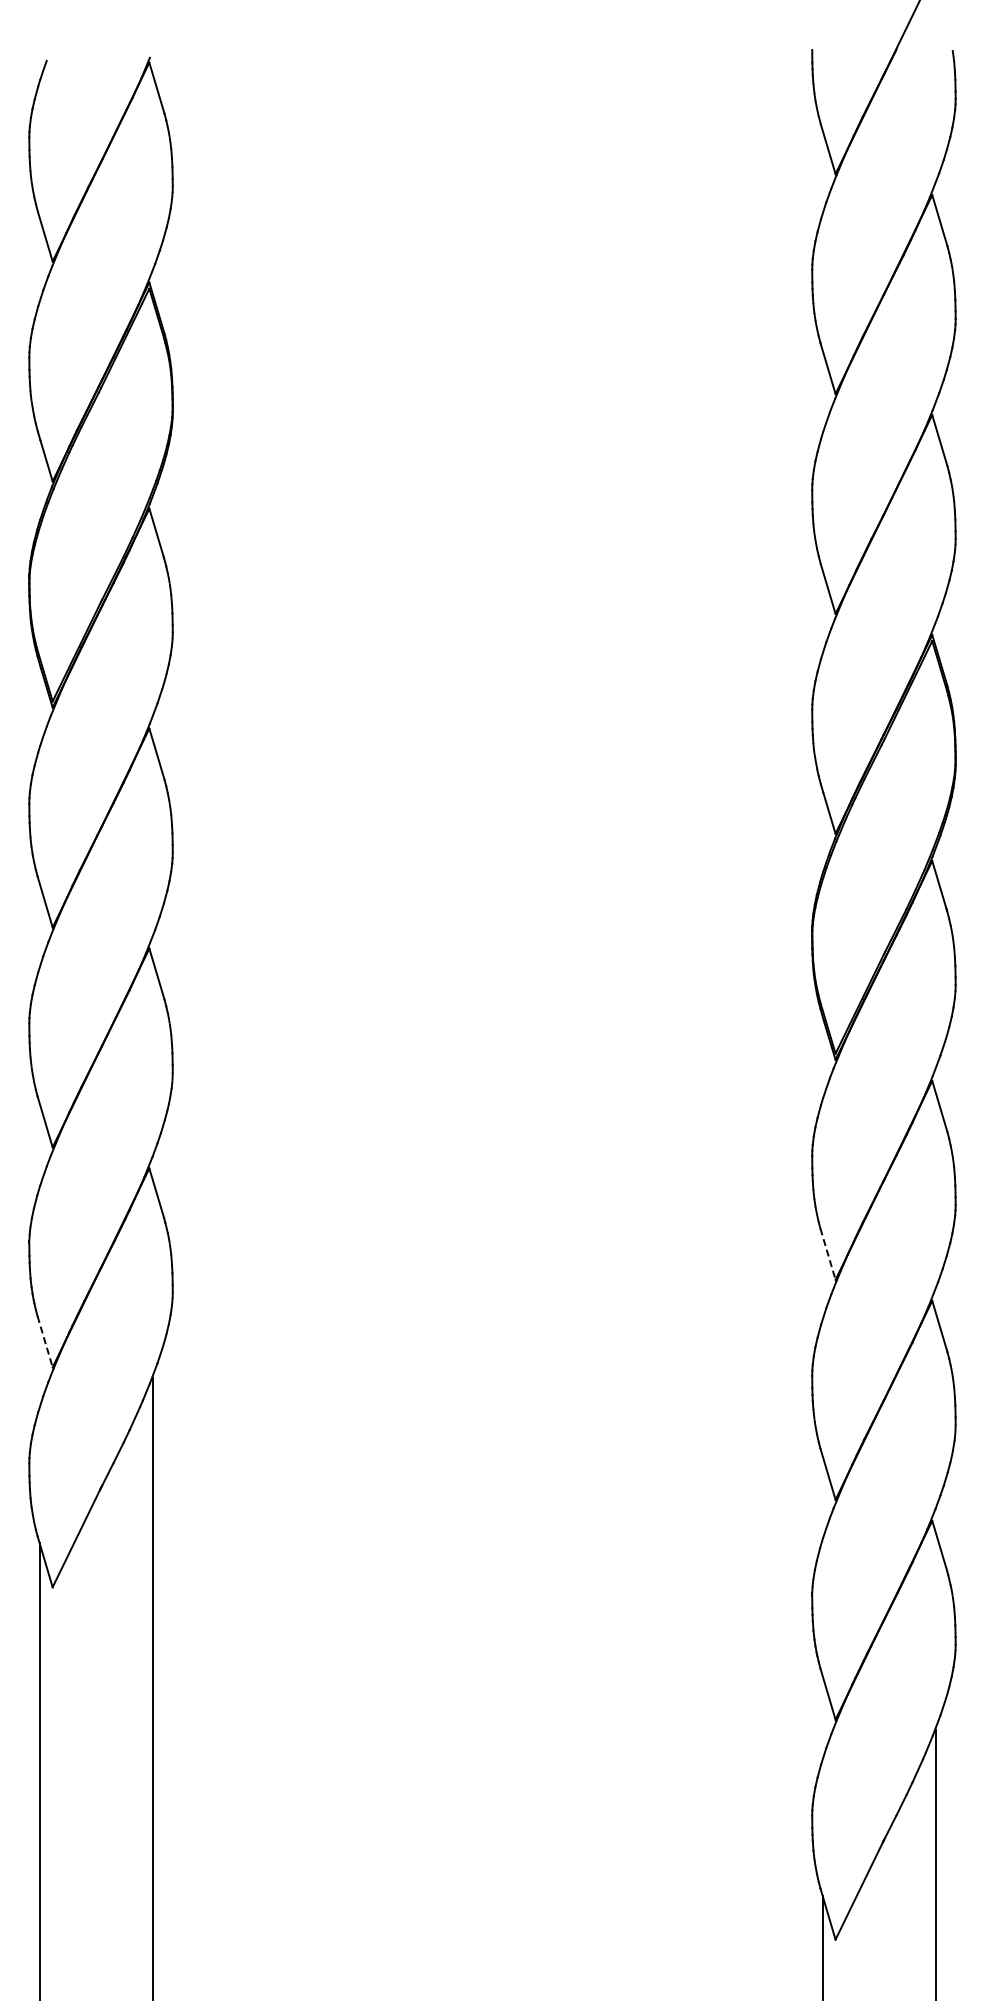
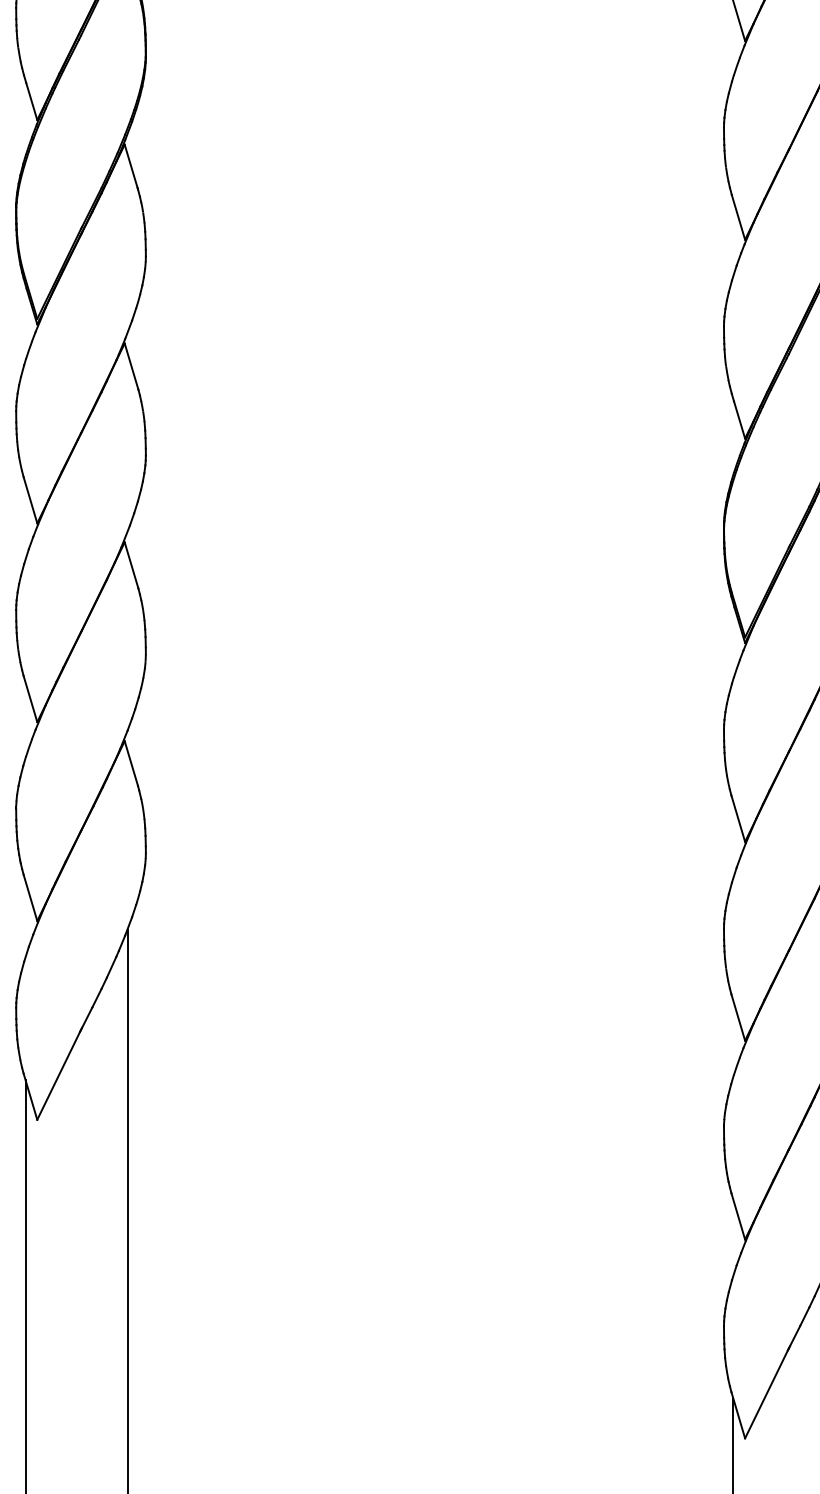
line: (828, 1254) -> (738, 818), dashed -> solid
line: (45, 1341) -> (30, 897), dashed -> solid

